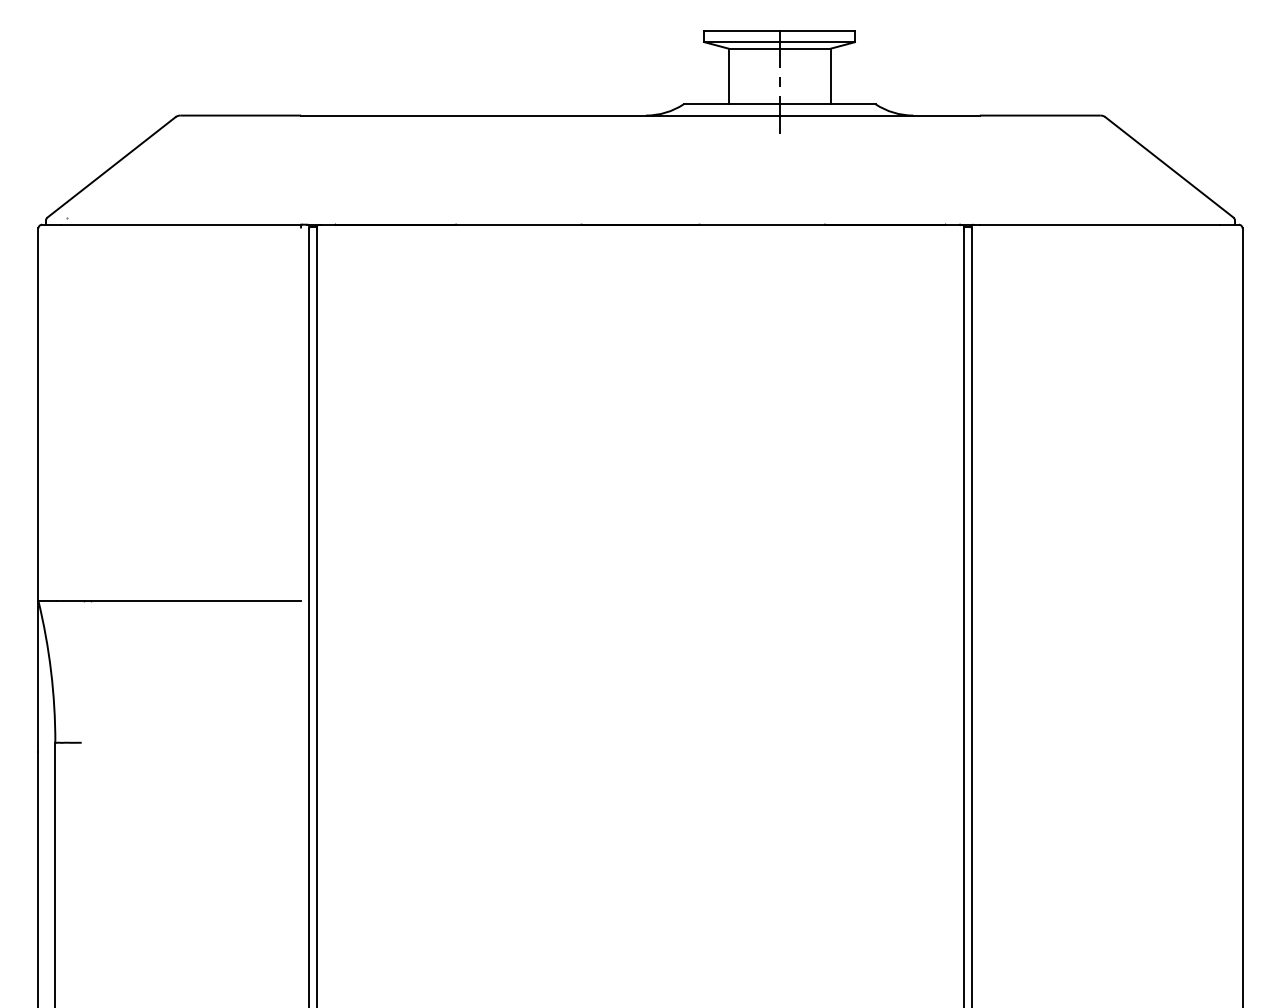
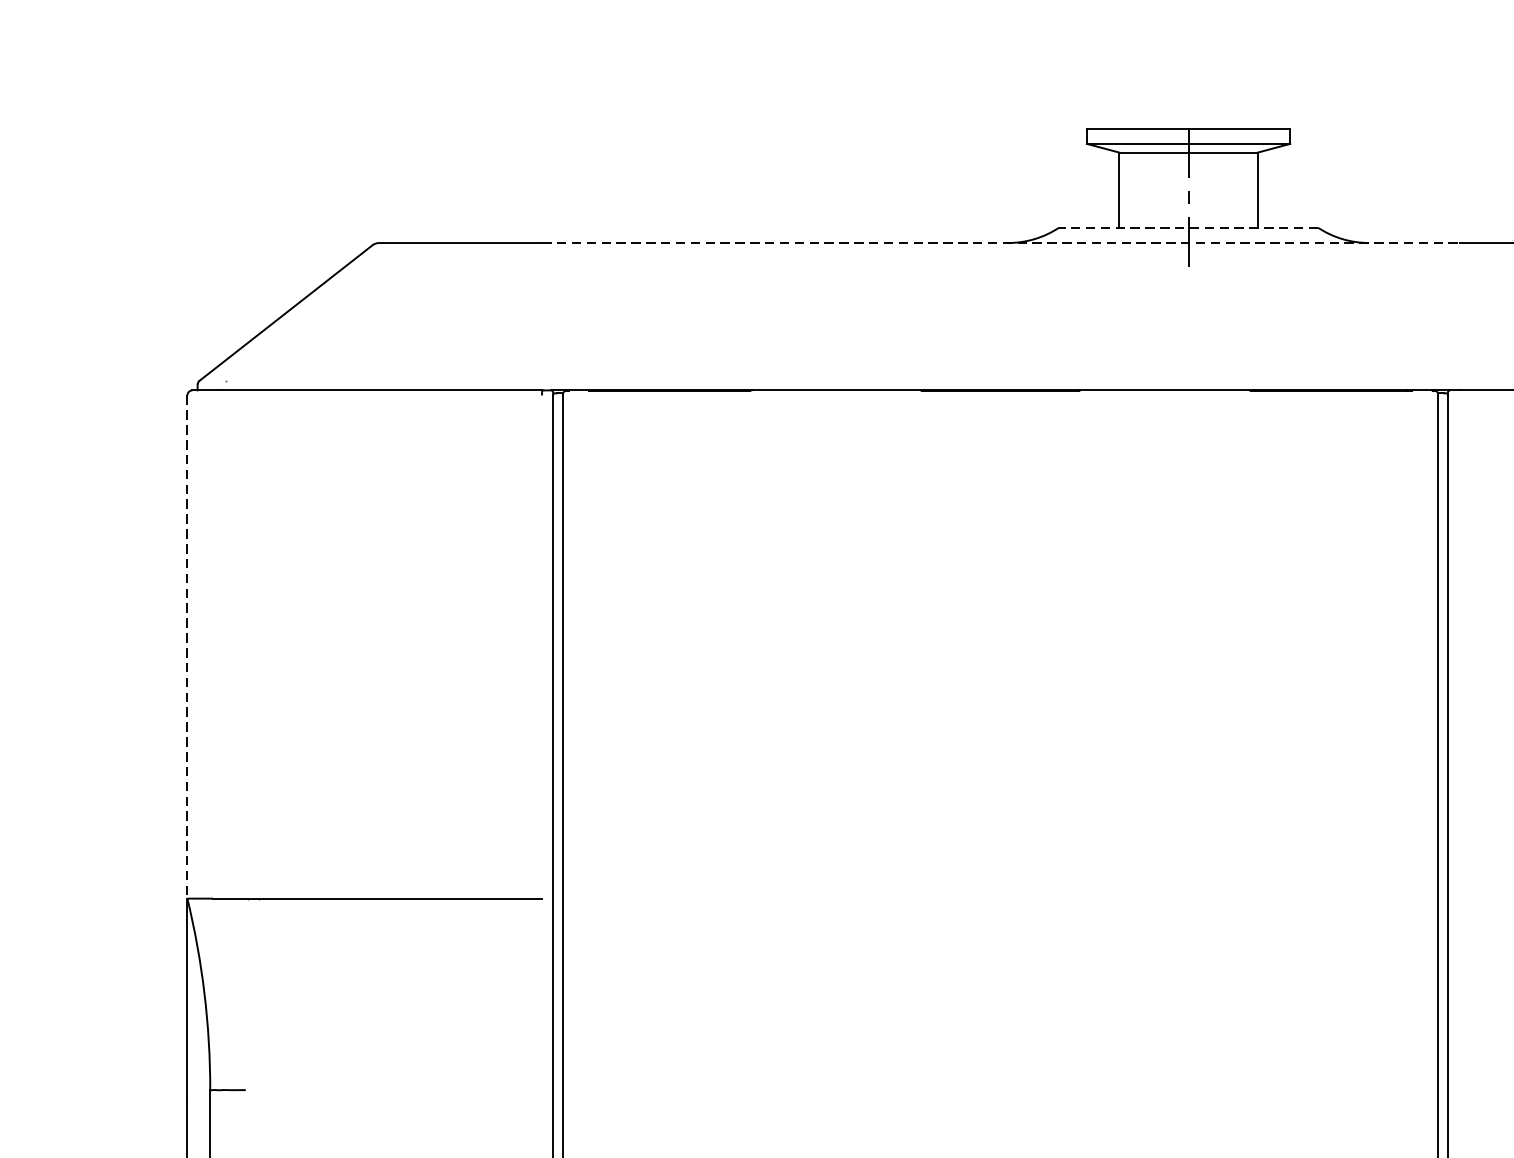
line: (779, 104) -> (1188, 228), solid -> dashed
line: (640, 115) -> (1000, 242), solid -> dashed
line: (38, 415) -> (187, 648), solid -> dashed

